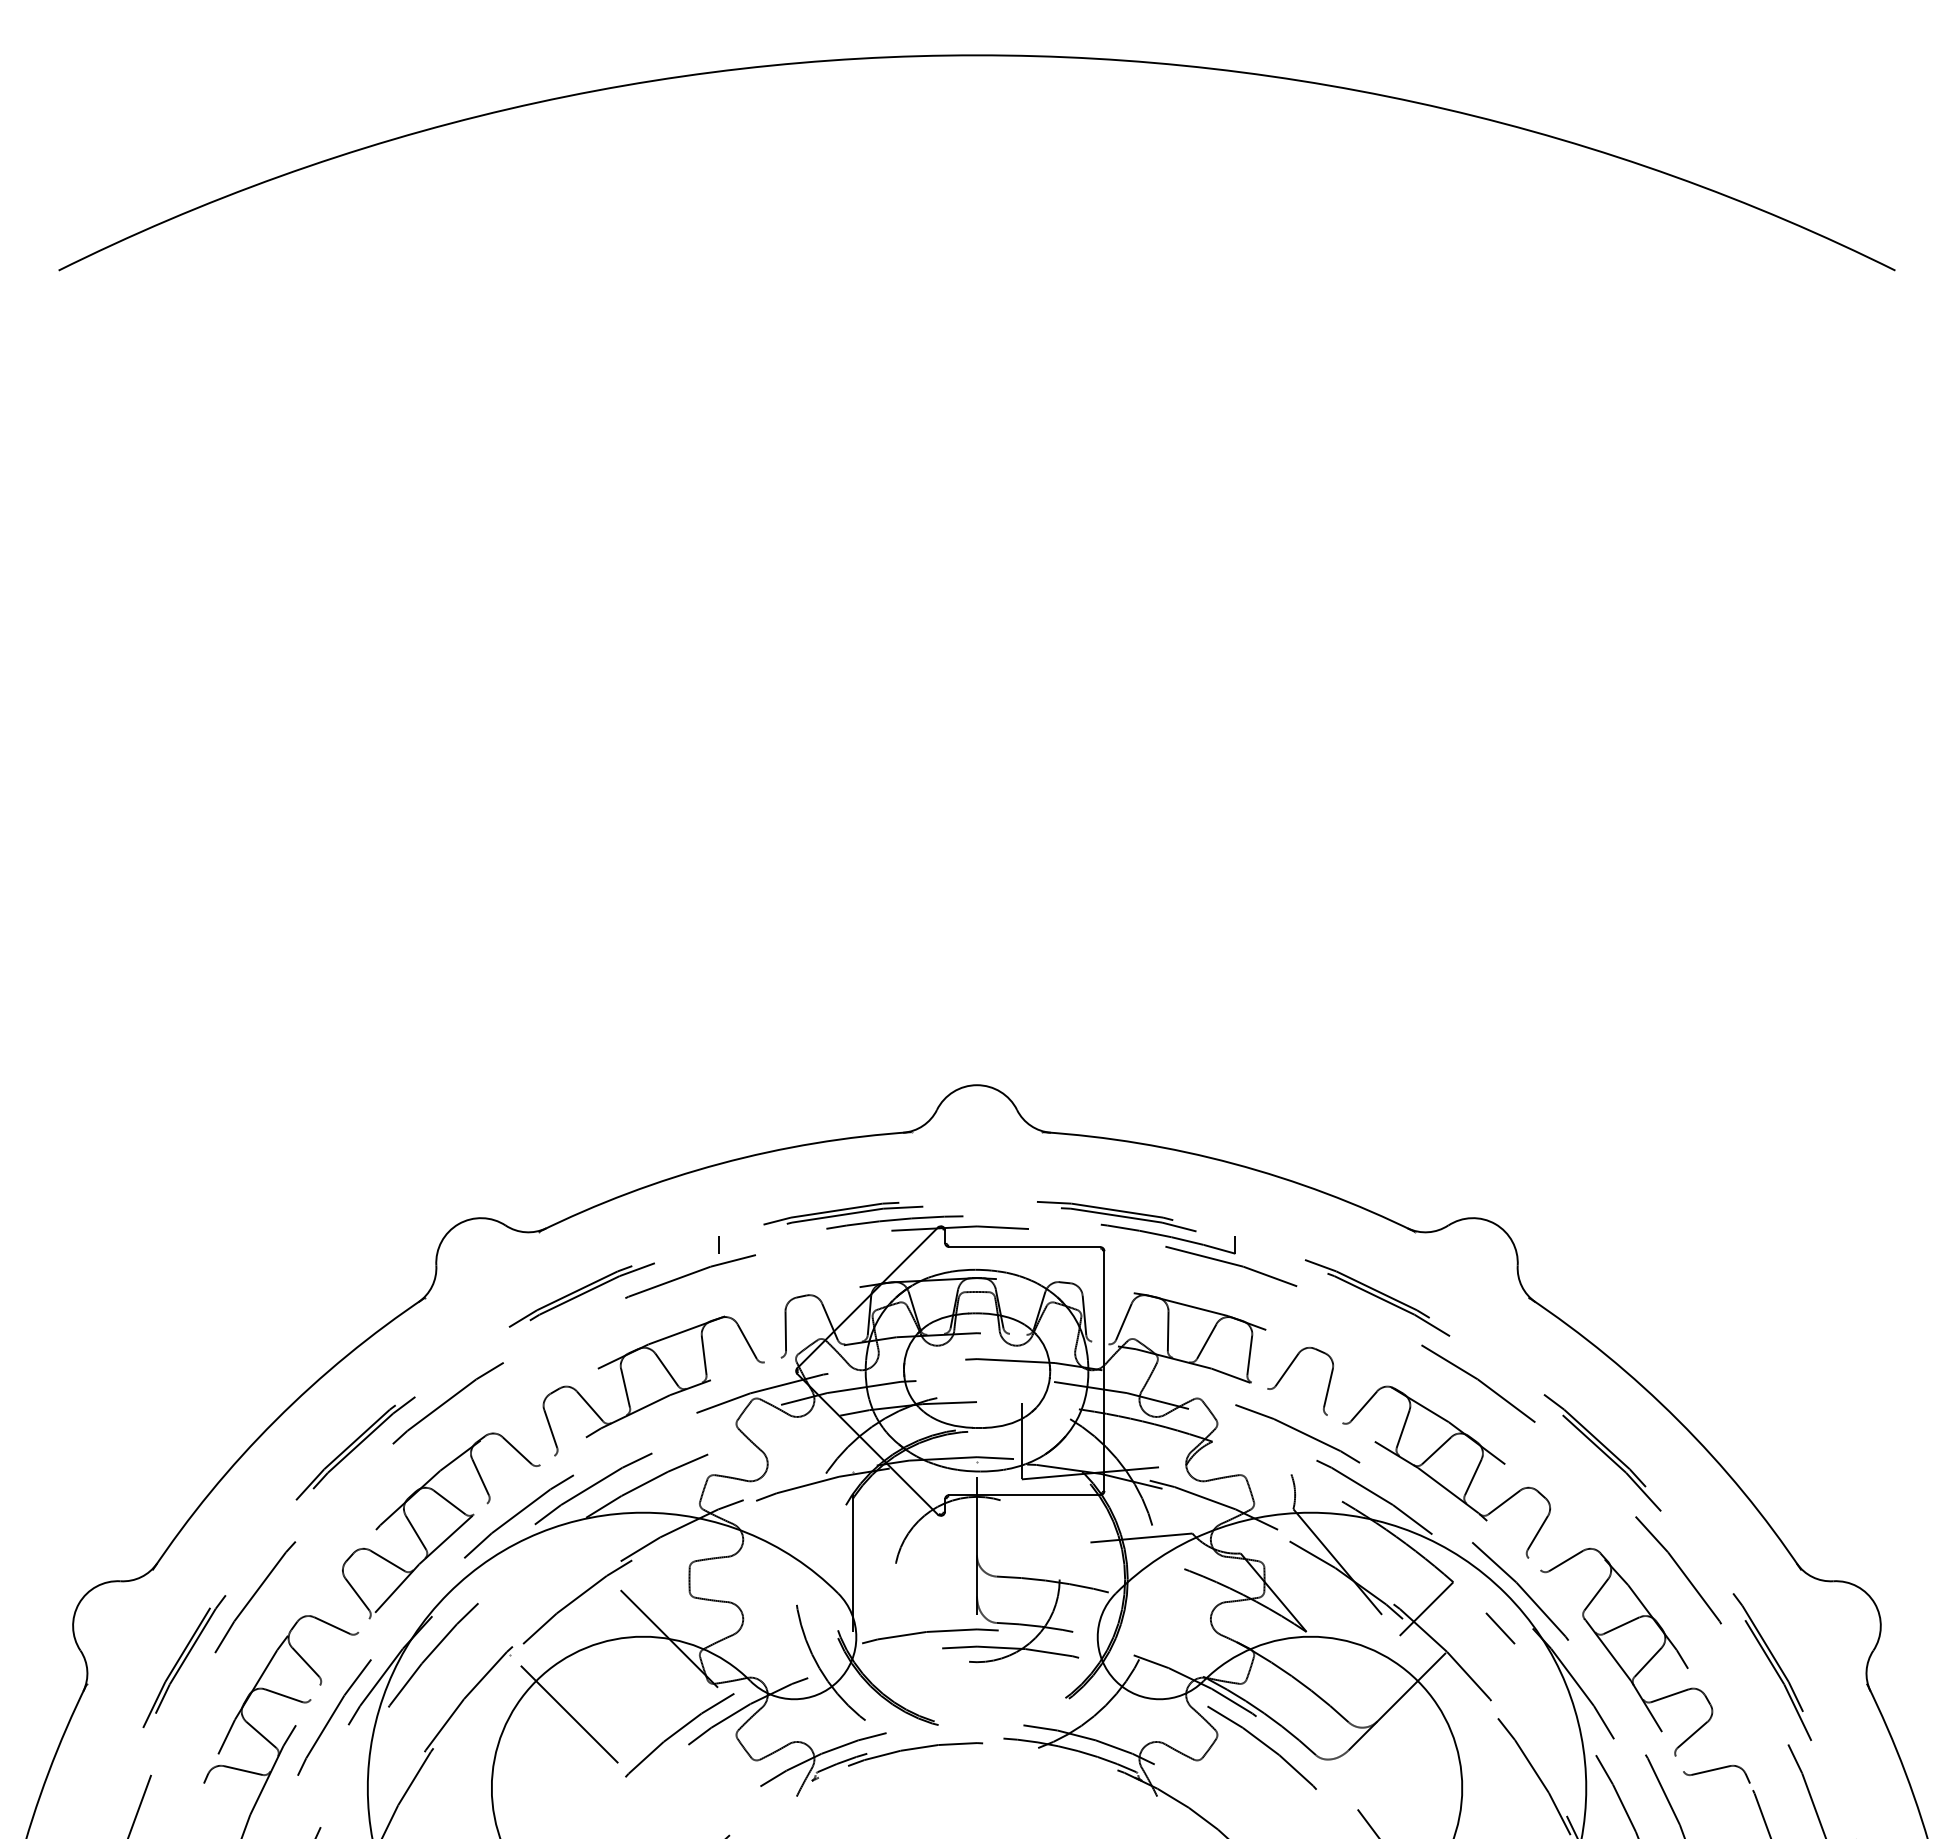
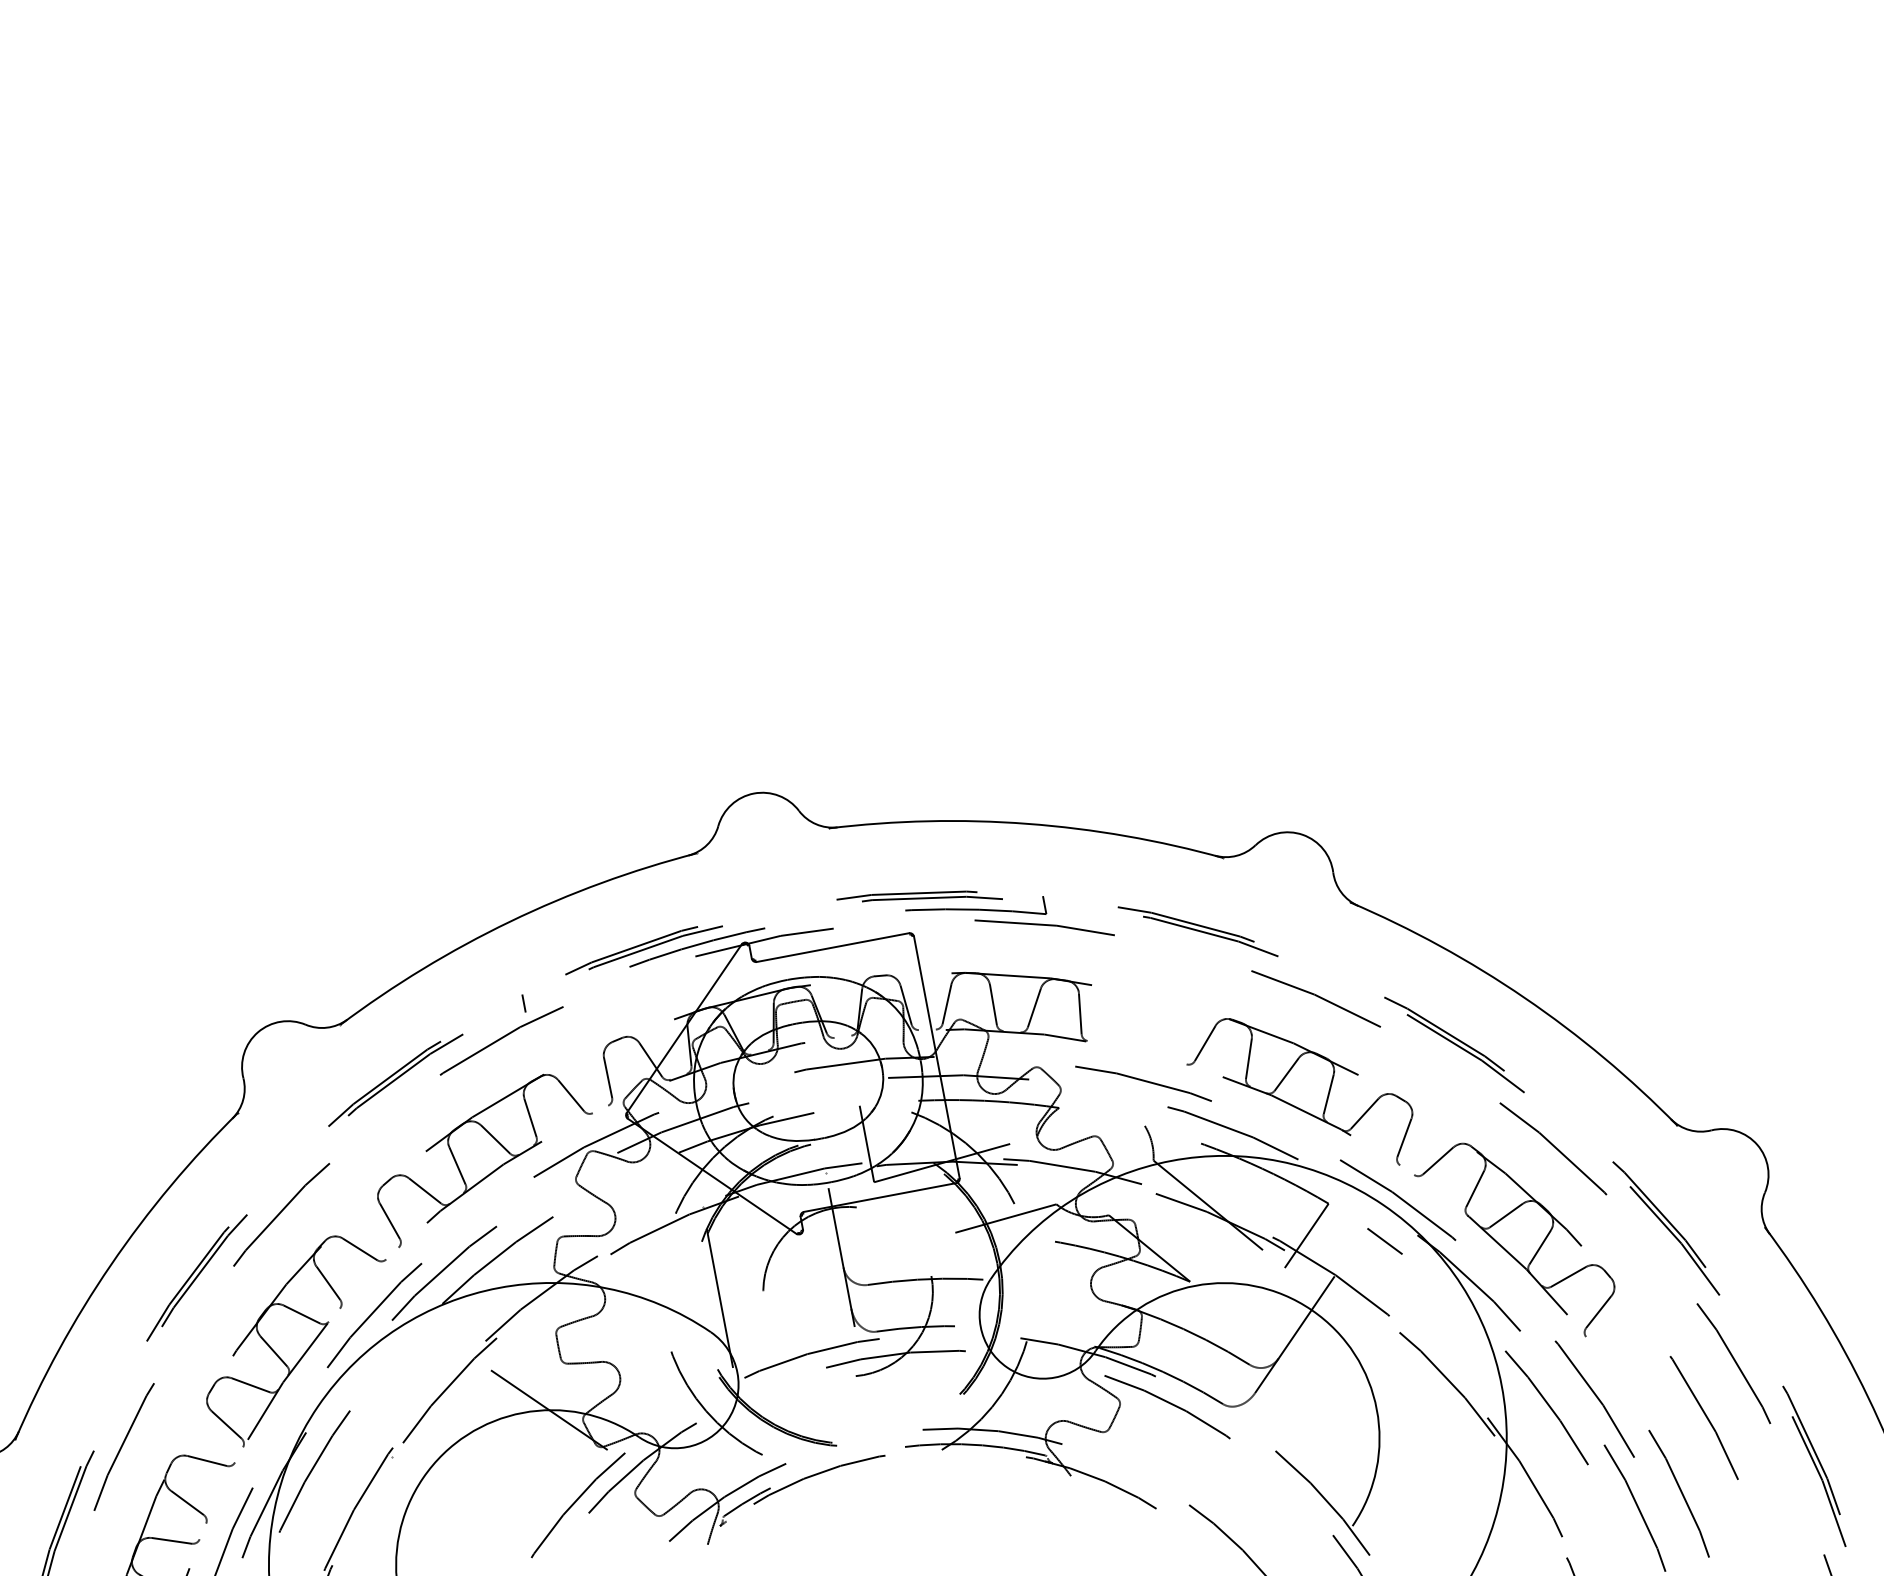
part: (1287, 1371) -> (1121, 1022), removed
line: (564, 1709) -> (457, 1501), removed
part: (1716, 1773) -> (1630, 1346), removed

